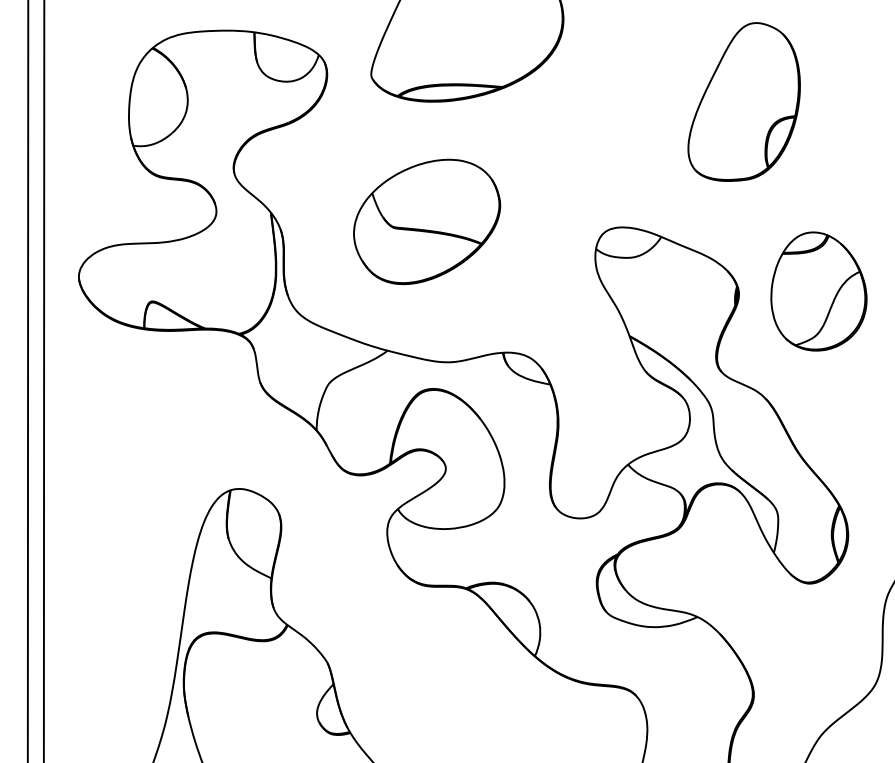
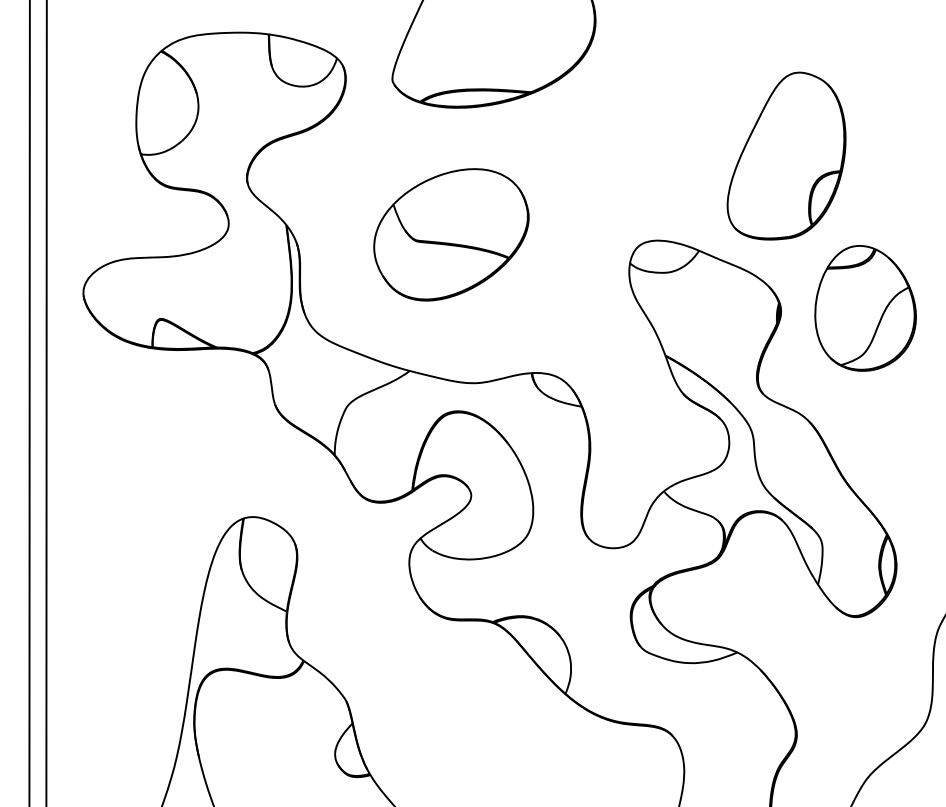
part: (744, 101) -> (786, 155), moved

